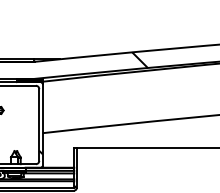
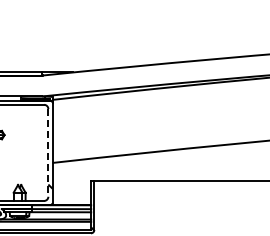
hatch: (139, 60) -> (171, 73), removed
line: (39, 124) -> (48, 152), solid -> dashed

